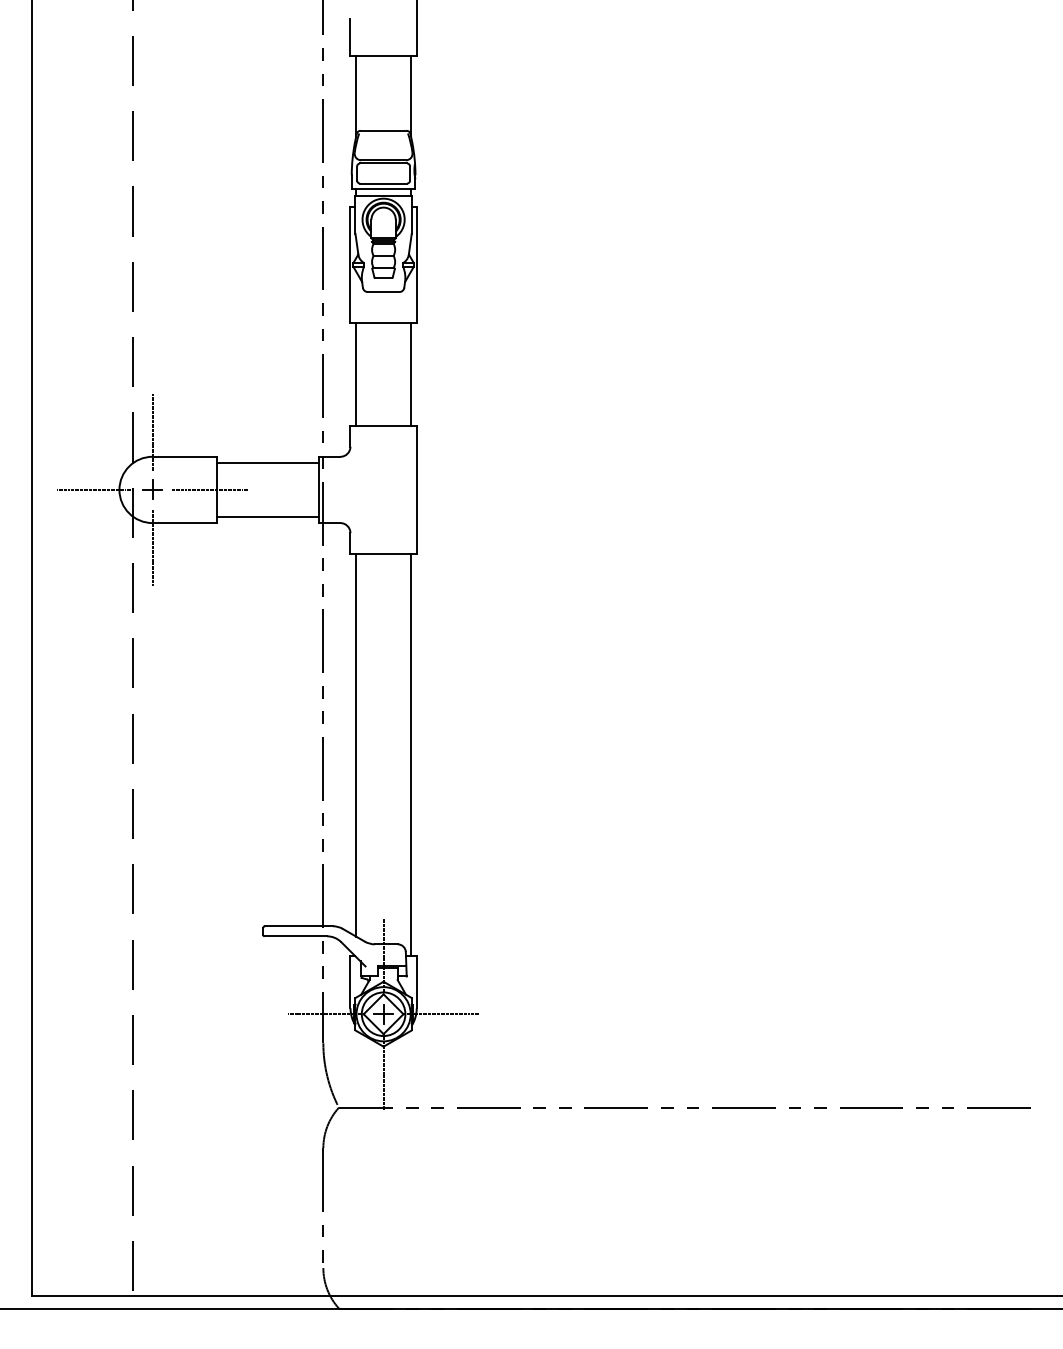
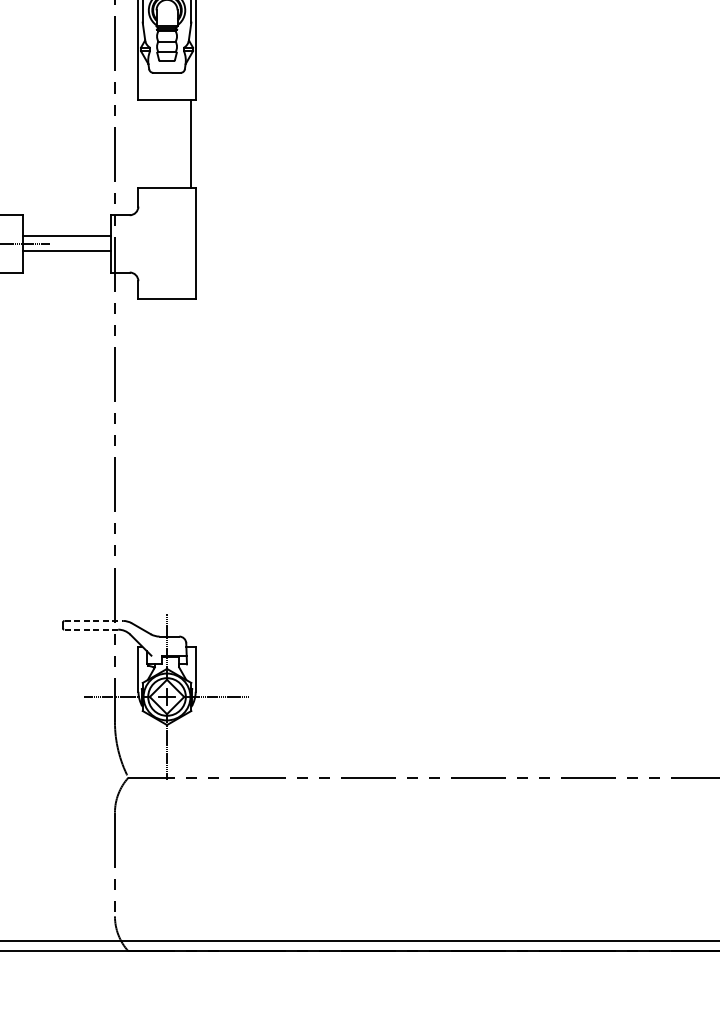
line: (356, 374) -> (143, 144), removed
line: (267, 462) -> (66, 251), moved
line: (267, 517) -> (66, 236), moved
line: (356, 745) -> (143, 464), removed
line: (410, 754) -> (190, 472), removed
line: (298, 926) -> (93, 621), solid -> dashed
line: (295, 936) -> (90, 629), solid -> dashed

